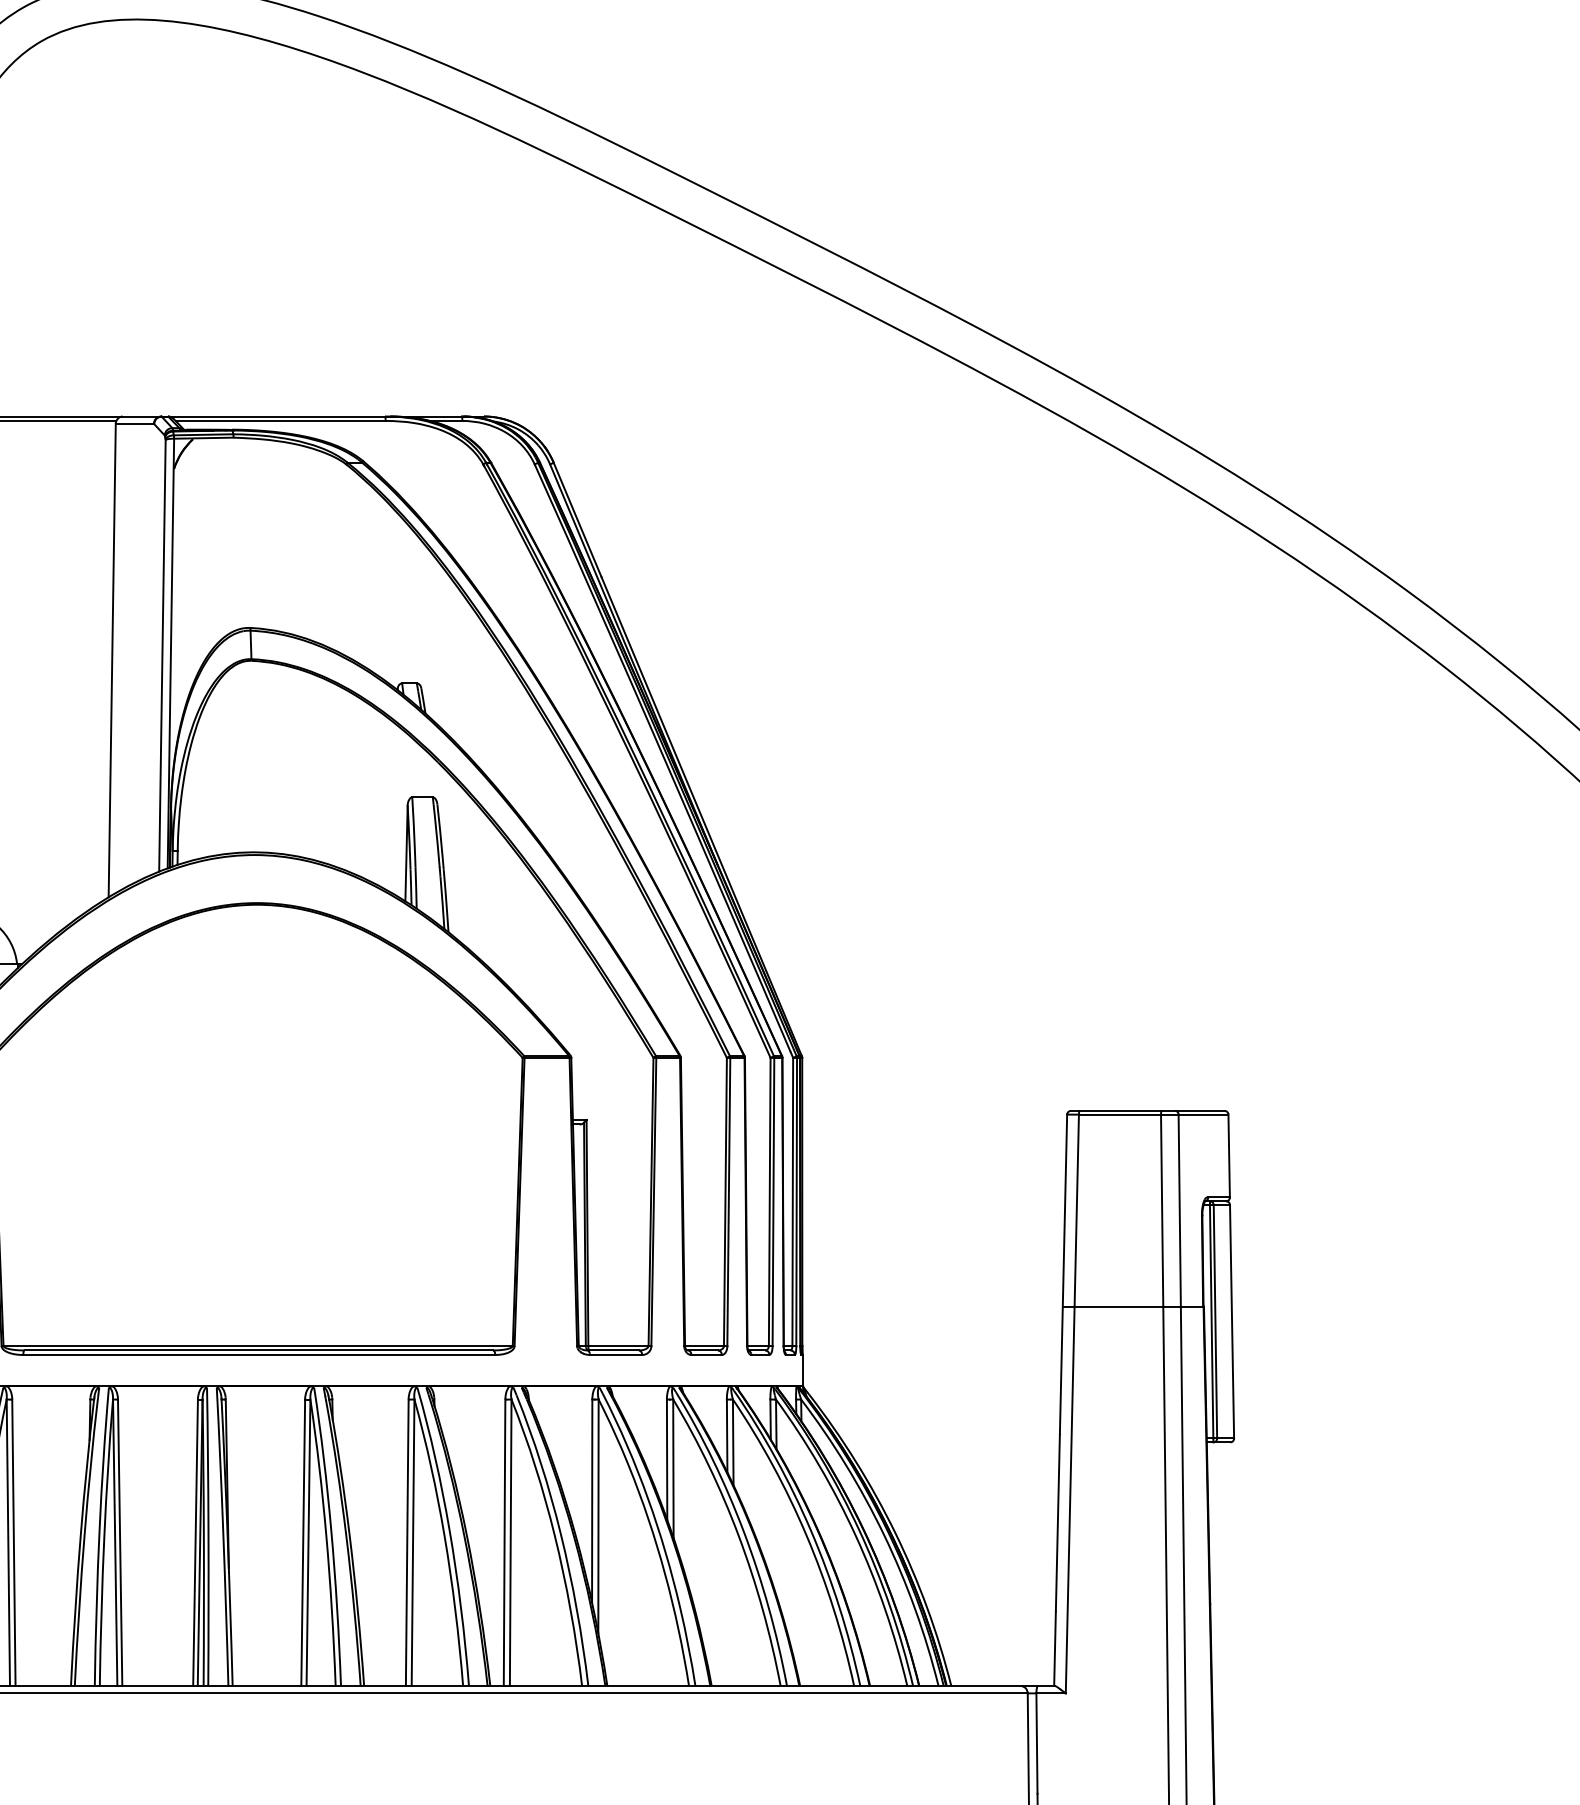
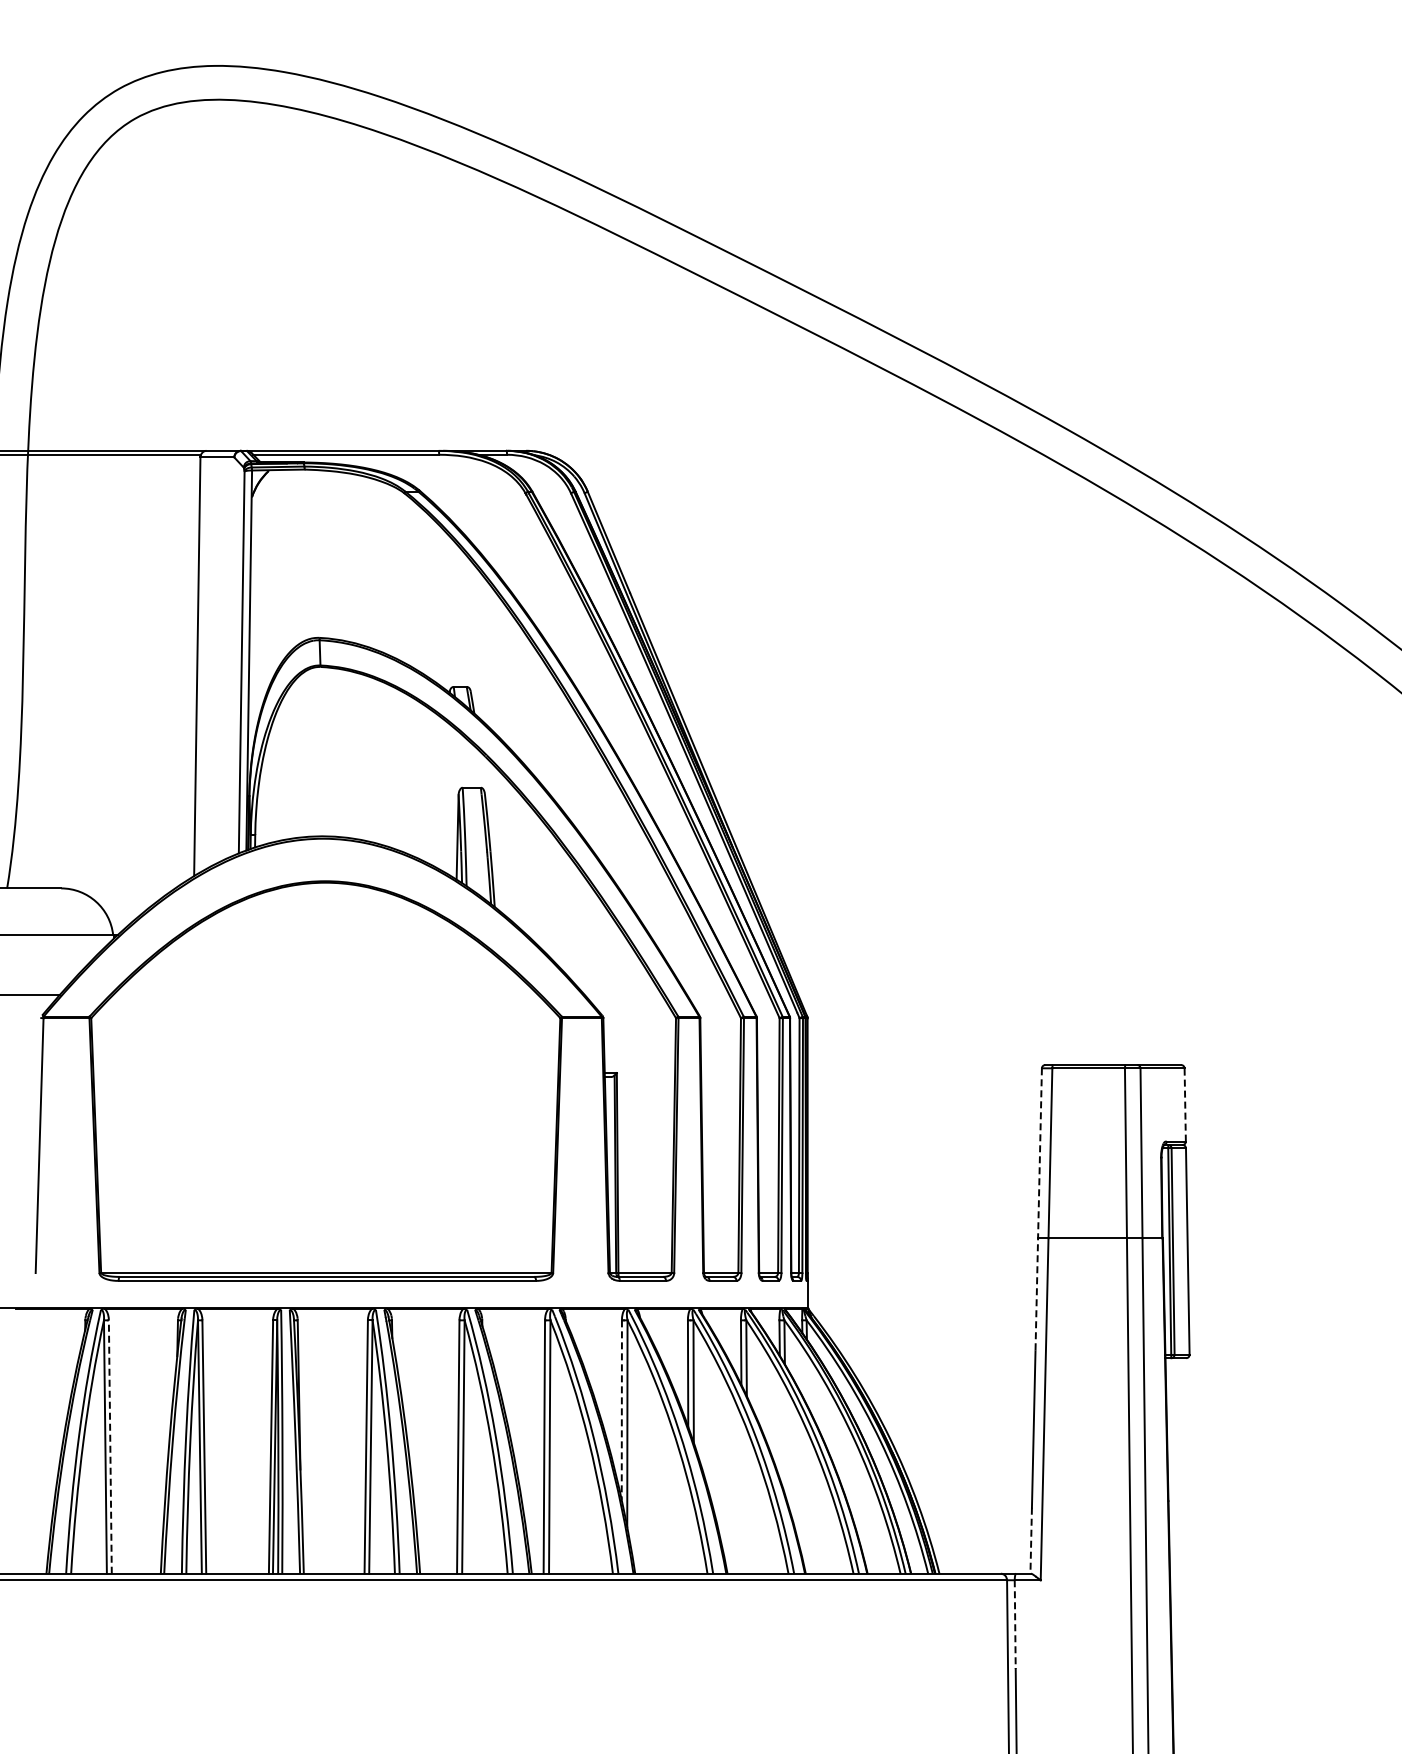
line: (1229, 1155) -> (1185, 1104), solid -> dashed
line: (1063, 1275) -> (1038, 1210), solid -> dashed
line: (591, 1501) -> (621, 1410), solid -> dashed
line: (14, 1543) -> (110, 1447), solid -> dashed
line: (1055, 1649) -> (1031, 1541), solid -> dashed
line: (1037, 1744) -> (1015, 1625), solid -> dashed

